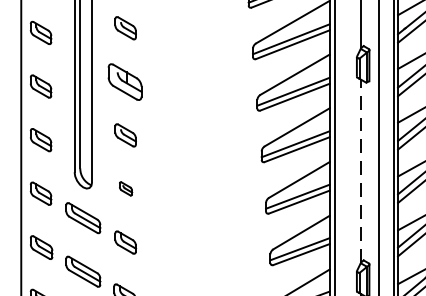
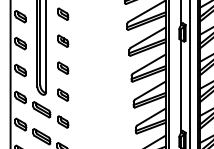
part: (126, 80) -> (63, 40), size x0.62
line: (361, 169) -> (181, 85), dashed -> solid
part: (126, 187) -> (63, 94), size x1.67

